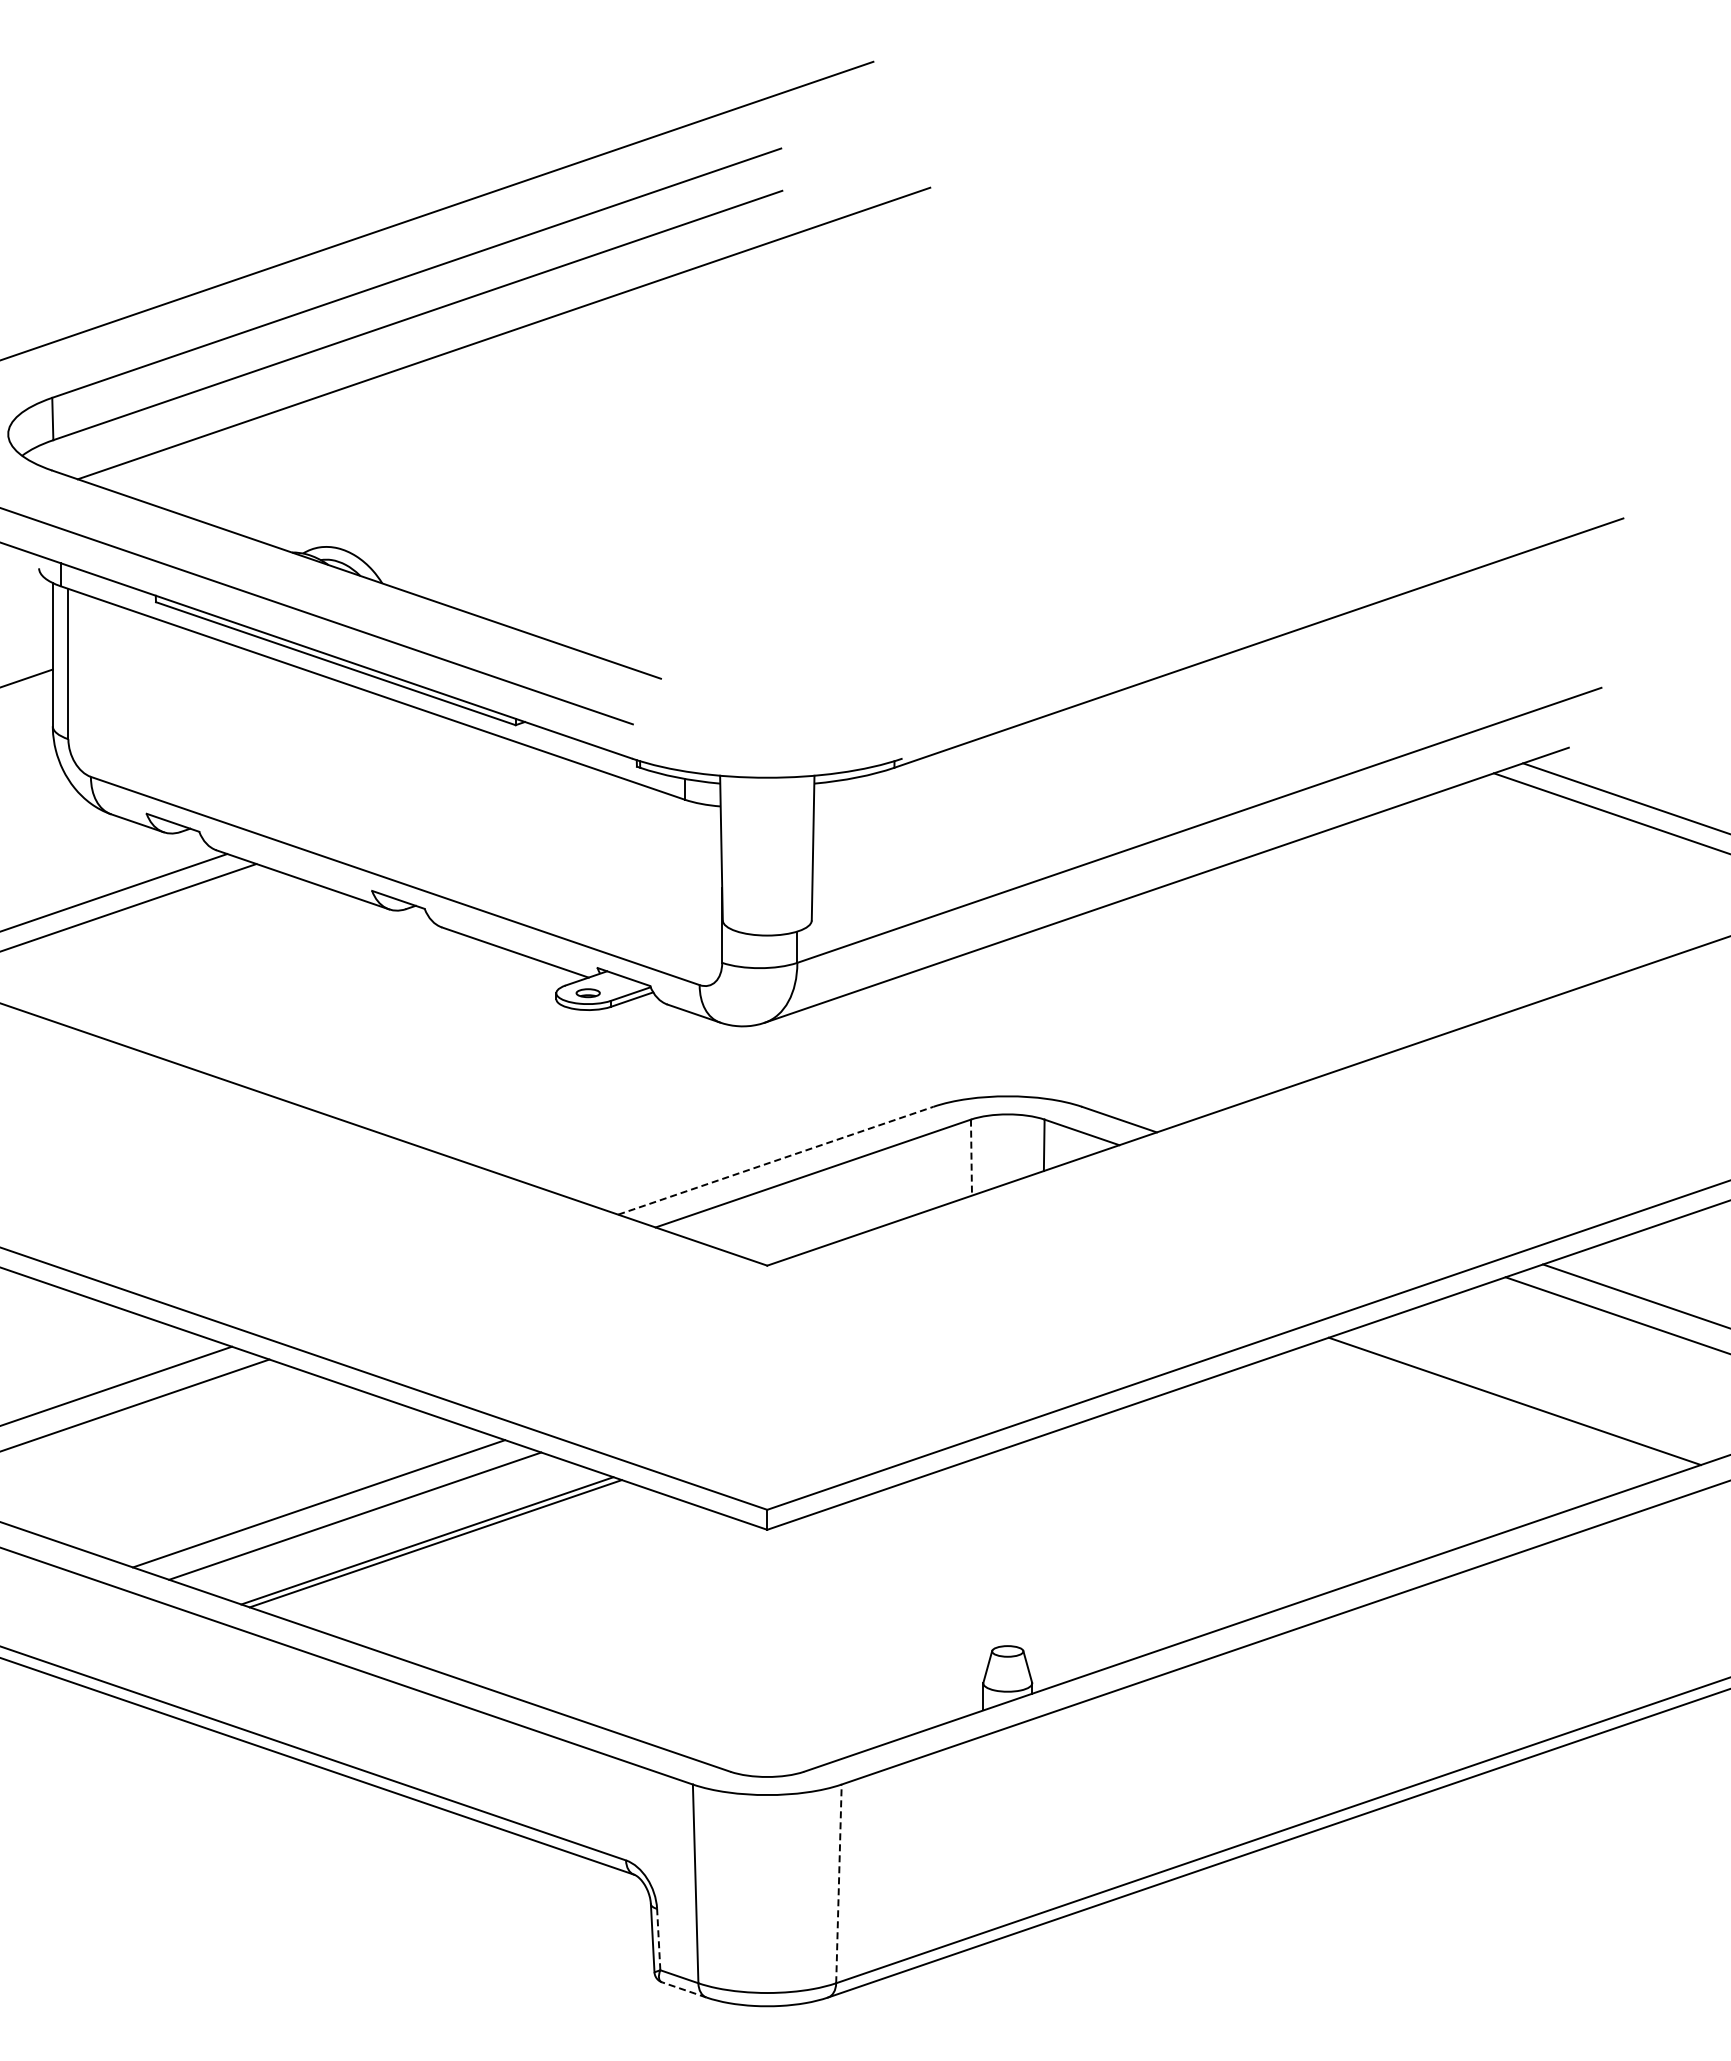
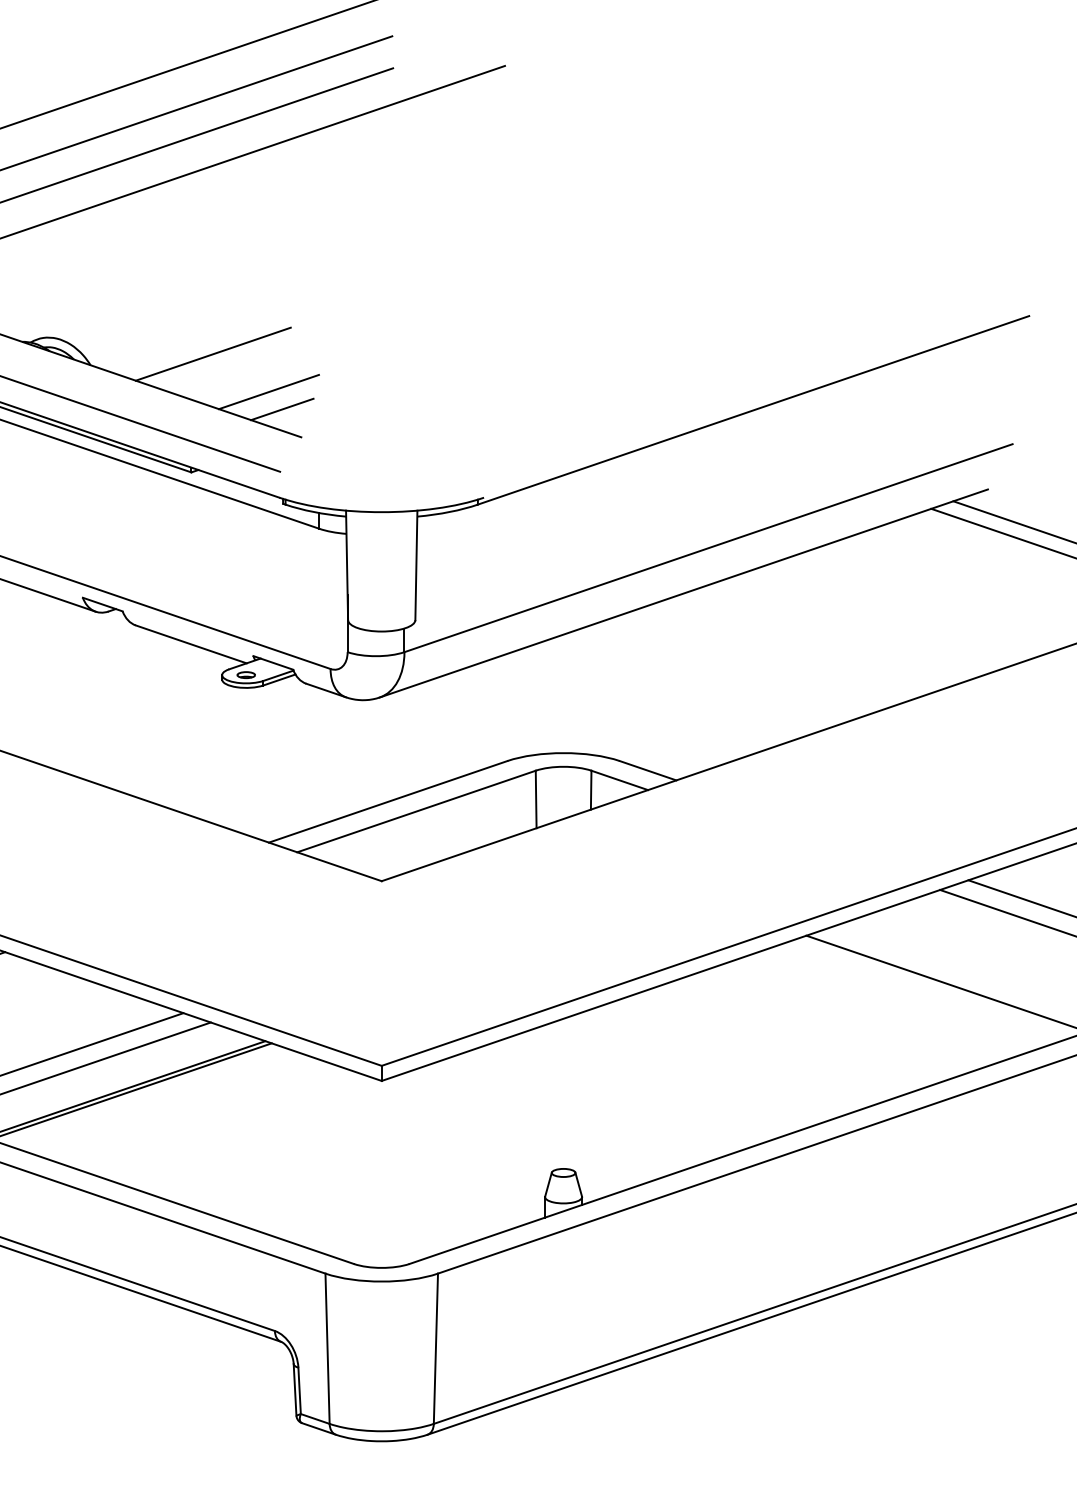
line: (544, 568) -> (213, 353), added
line: (618, 618) -> (269, 391), added
line: (635, 641) -> (282, 409), added
line: (971, 1158) -> (536, 800), dashed -> solid
line: (775, 1160) -> (387, 801), dashed -> solid
line: (838, 1883) -> (435, 1348), dashed -> solid
line: (658, 1939) -> (299, 1390), dashed -> solid
line: (683, 1989) -> (318, 1428), dashed -> solid

